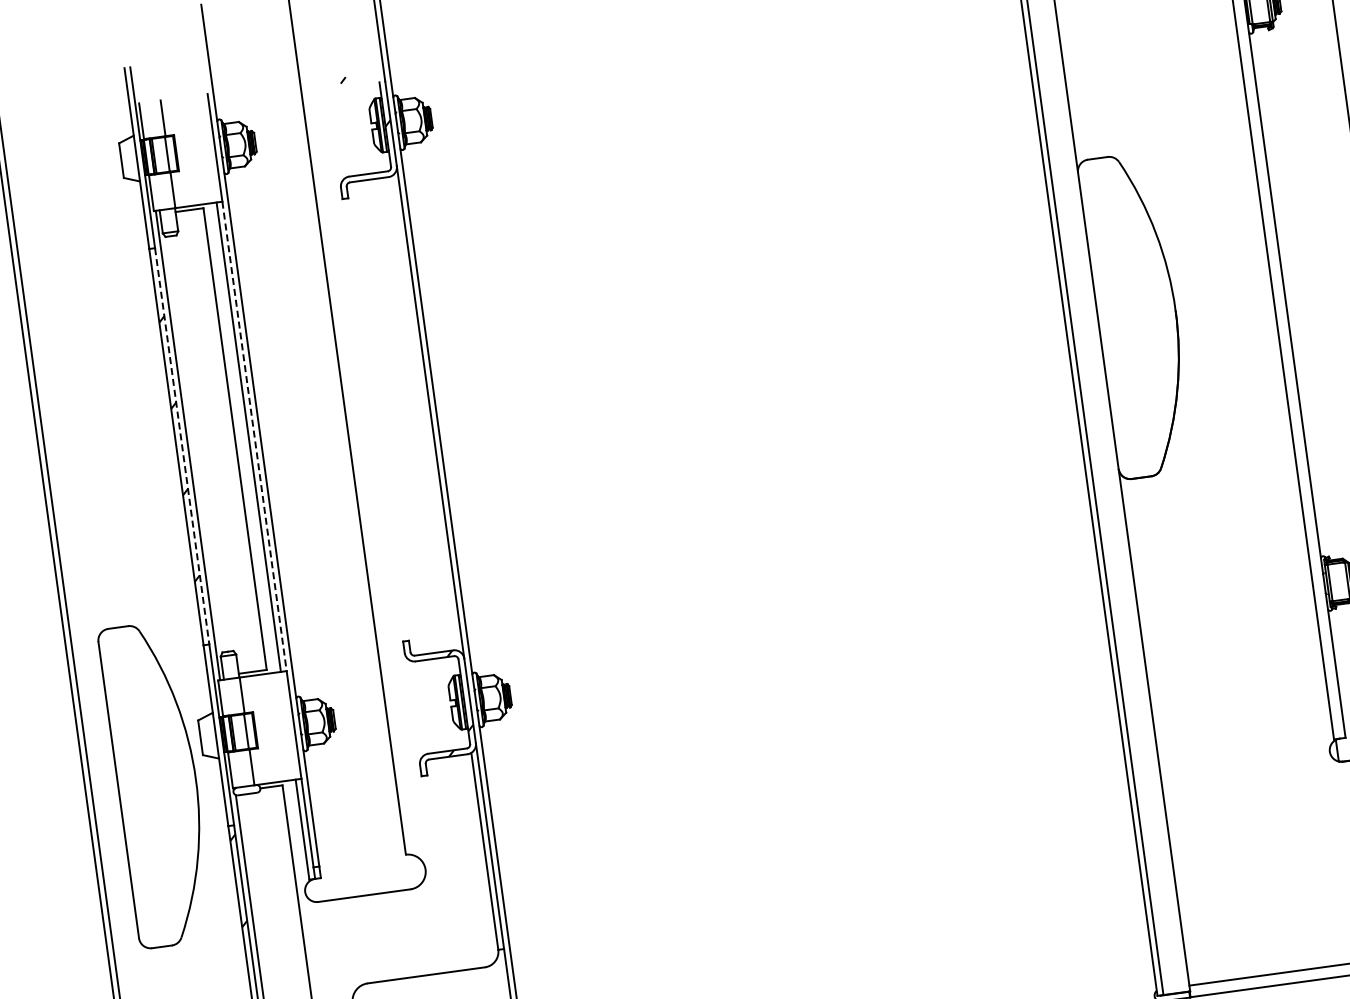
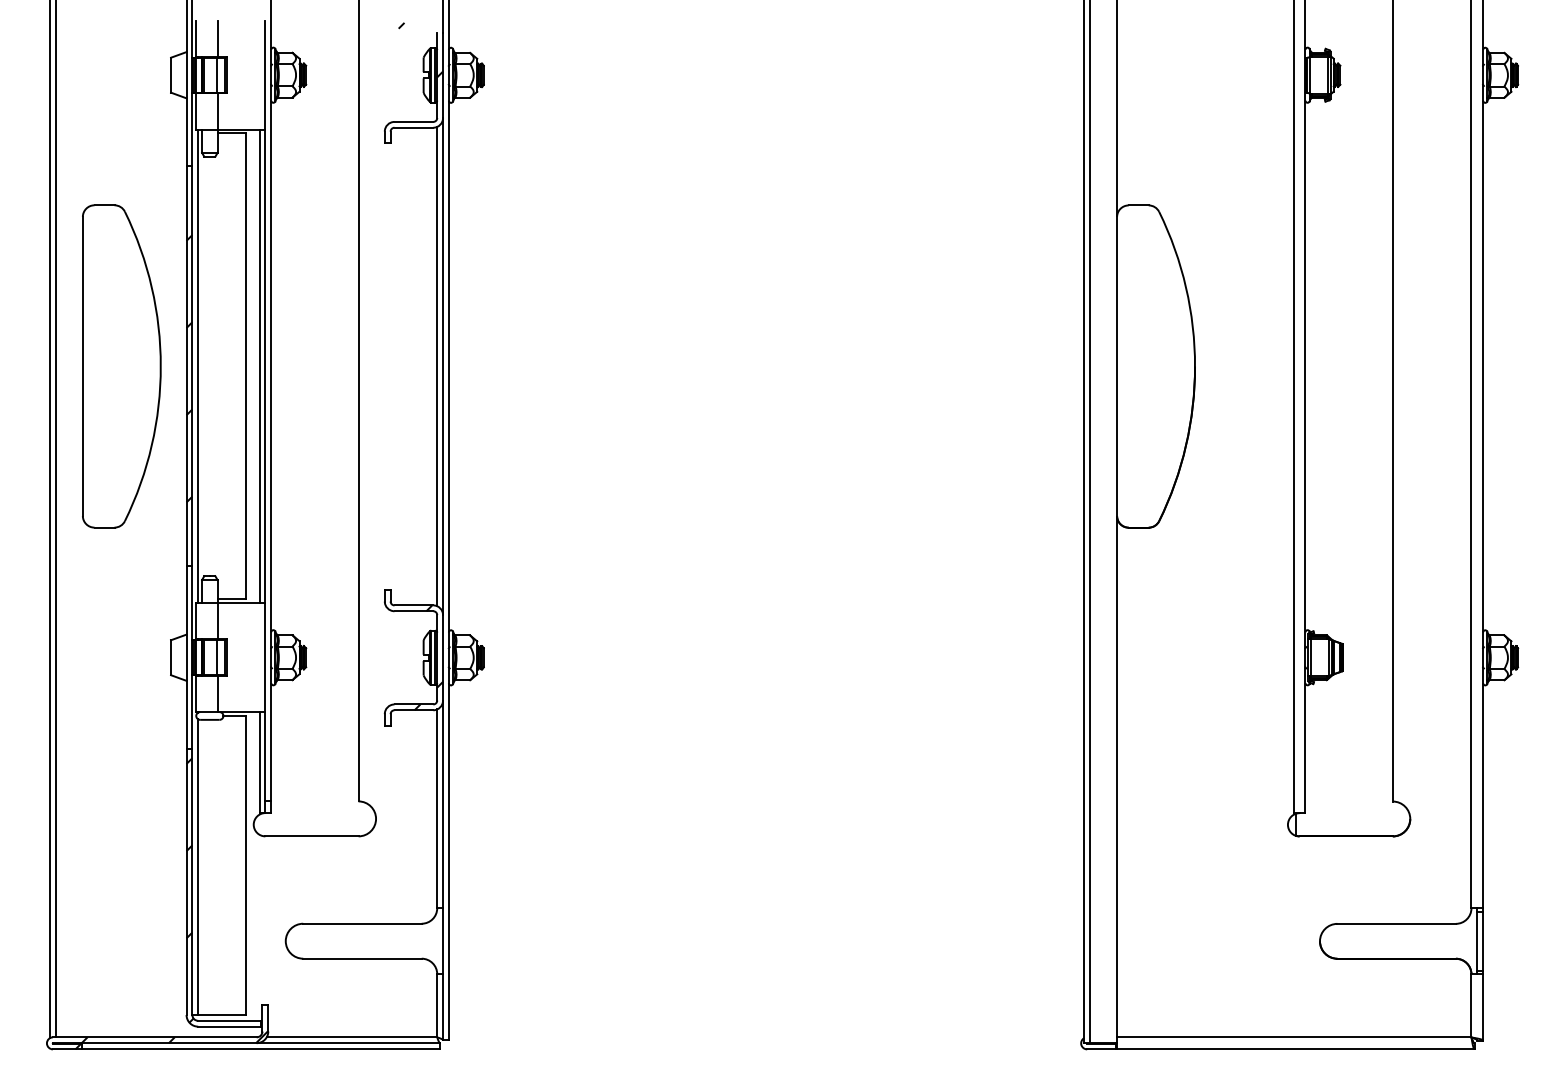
line: (425, 413) -> (437, 366), added
line: (254, 436) -> (265, 366), dashed -> solid
line: (182, 446) -> (192, 366), dashed -> solid
part: (157, 784) -> (121, 366), moved

